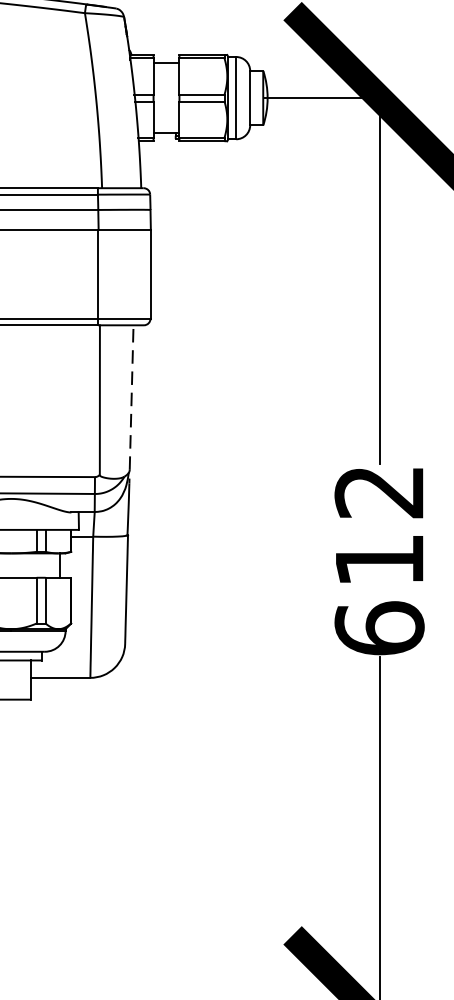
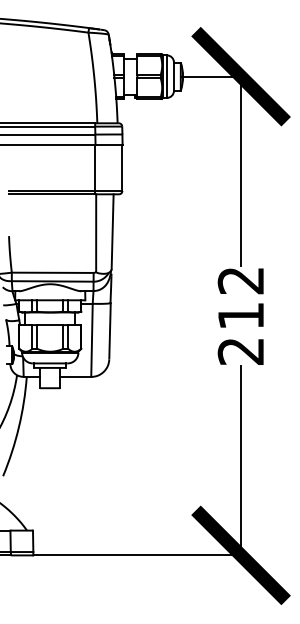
line: (131, 397) -> (112, 231), dashed -> solid
text: (378, 628) -> (240, 351), 612 -> 212

